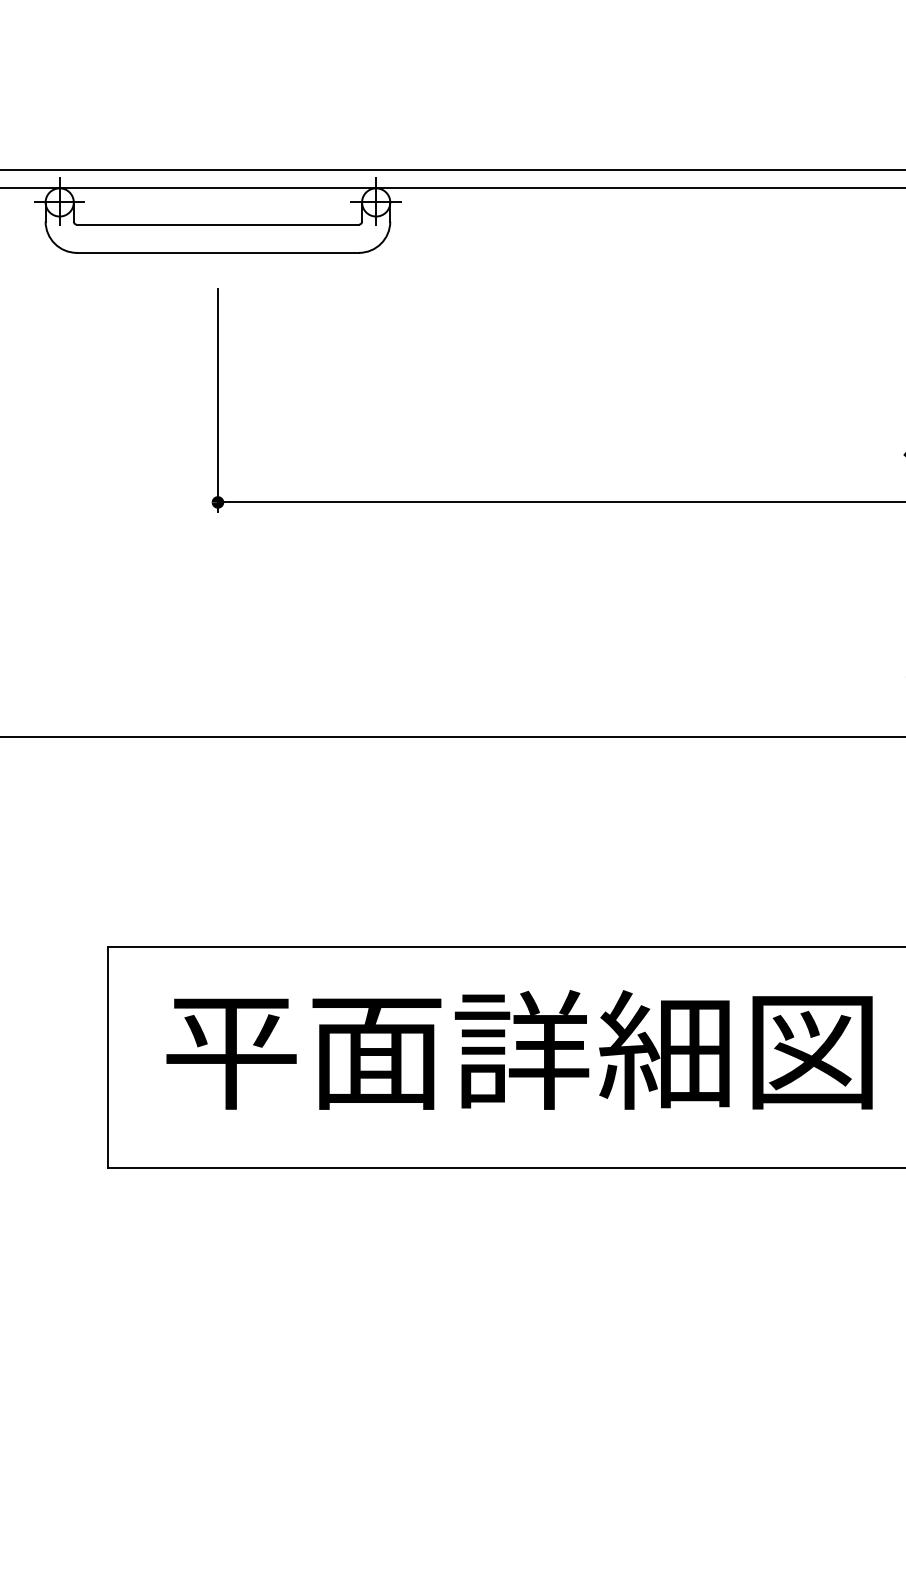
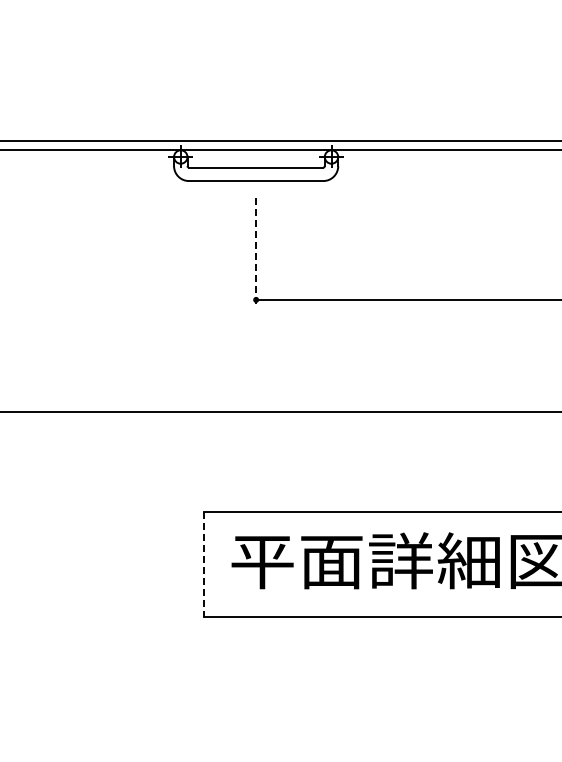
line: (218, 398) -> (256, 250), solid -> dashed
line: (107, 1057) -> (203, 564), solid -> dashed

